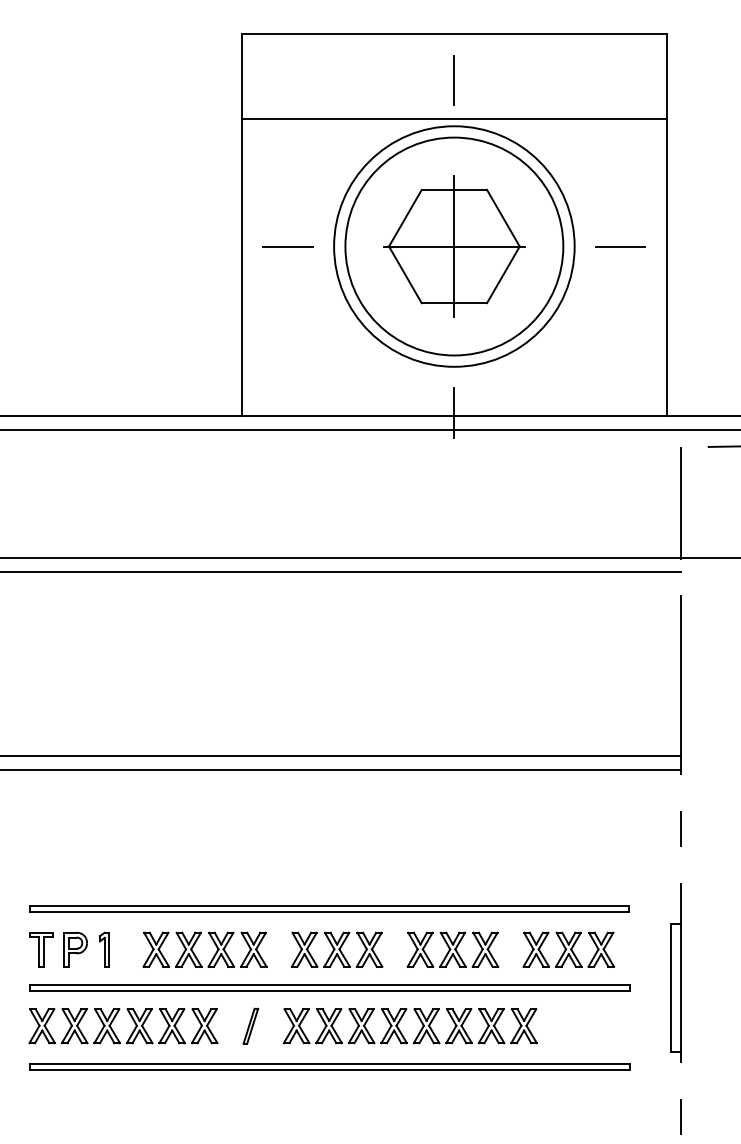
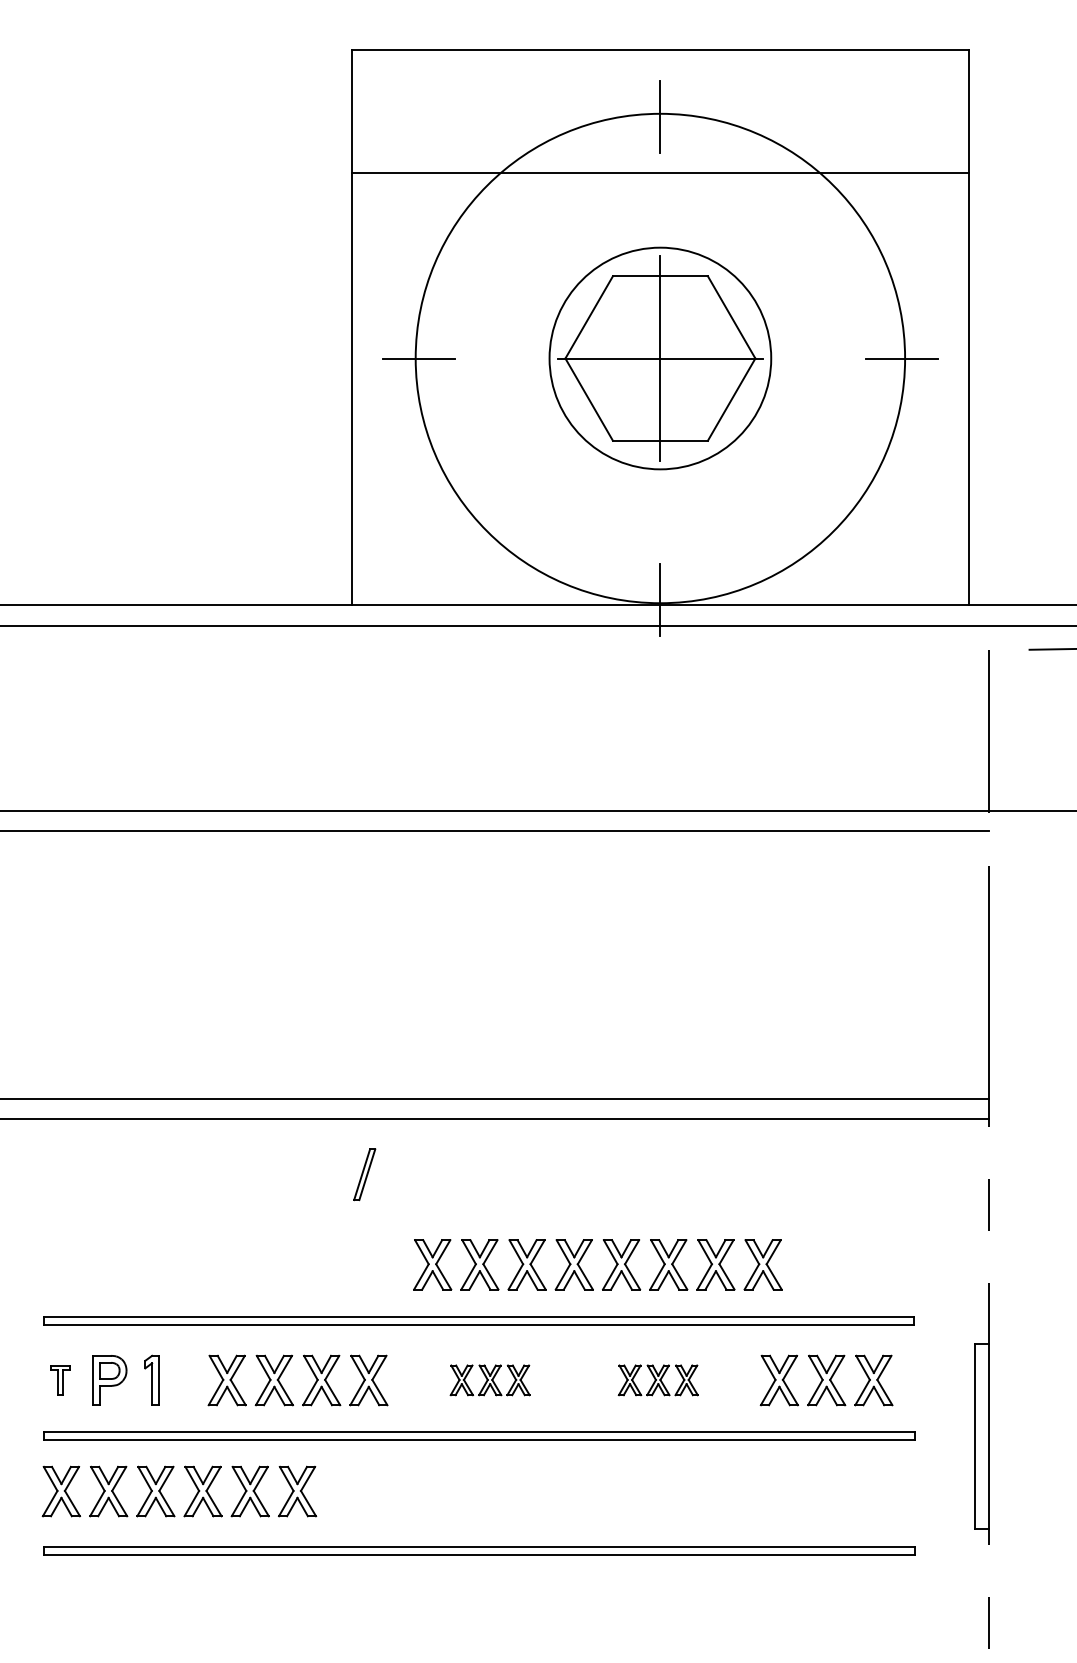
circle: (454, 246) -> (660, 358), size x0.7
circle: (454, 246) -> (660, 358), size x1.4
part: (41, 949) -> (60, 1380), size x0.6
part: (337, 949) -> (490, 1380), size x0.6
part: (452, 949) -> (657, 1380), size x0.6
part: (250, 1025) -> (364, 1173), moved
part: (401, 1031) -> (585, 1272), moved

